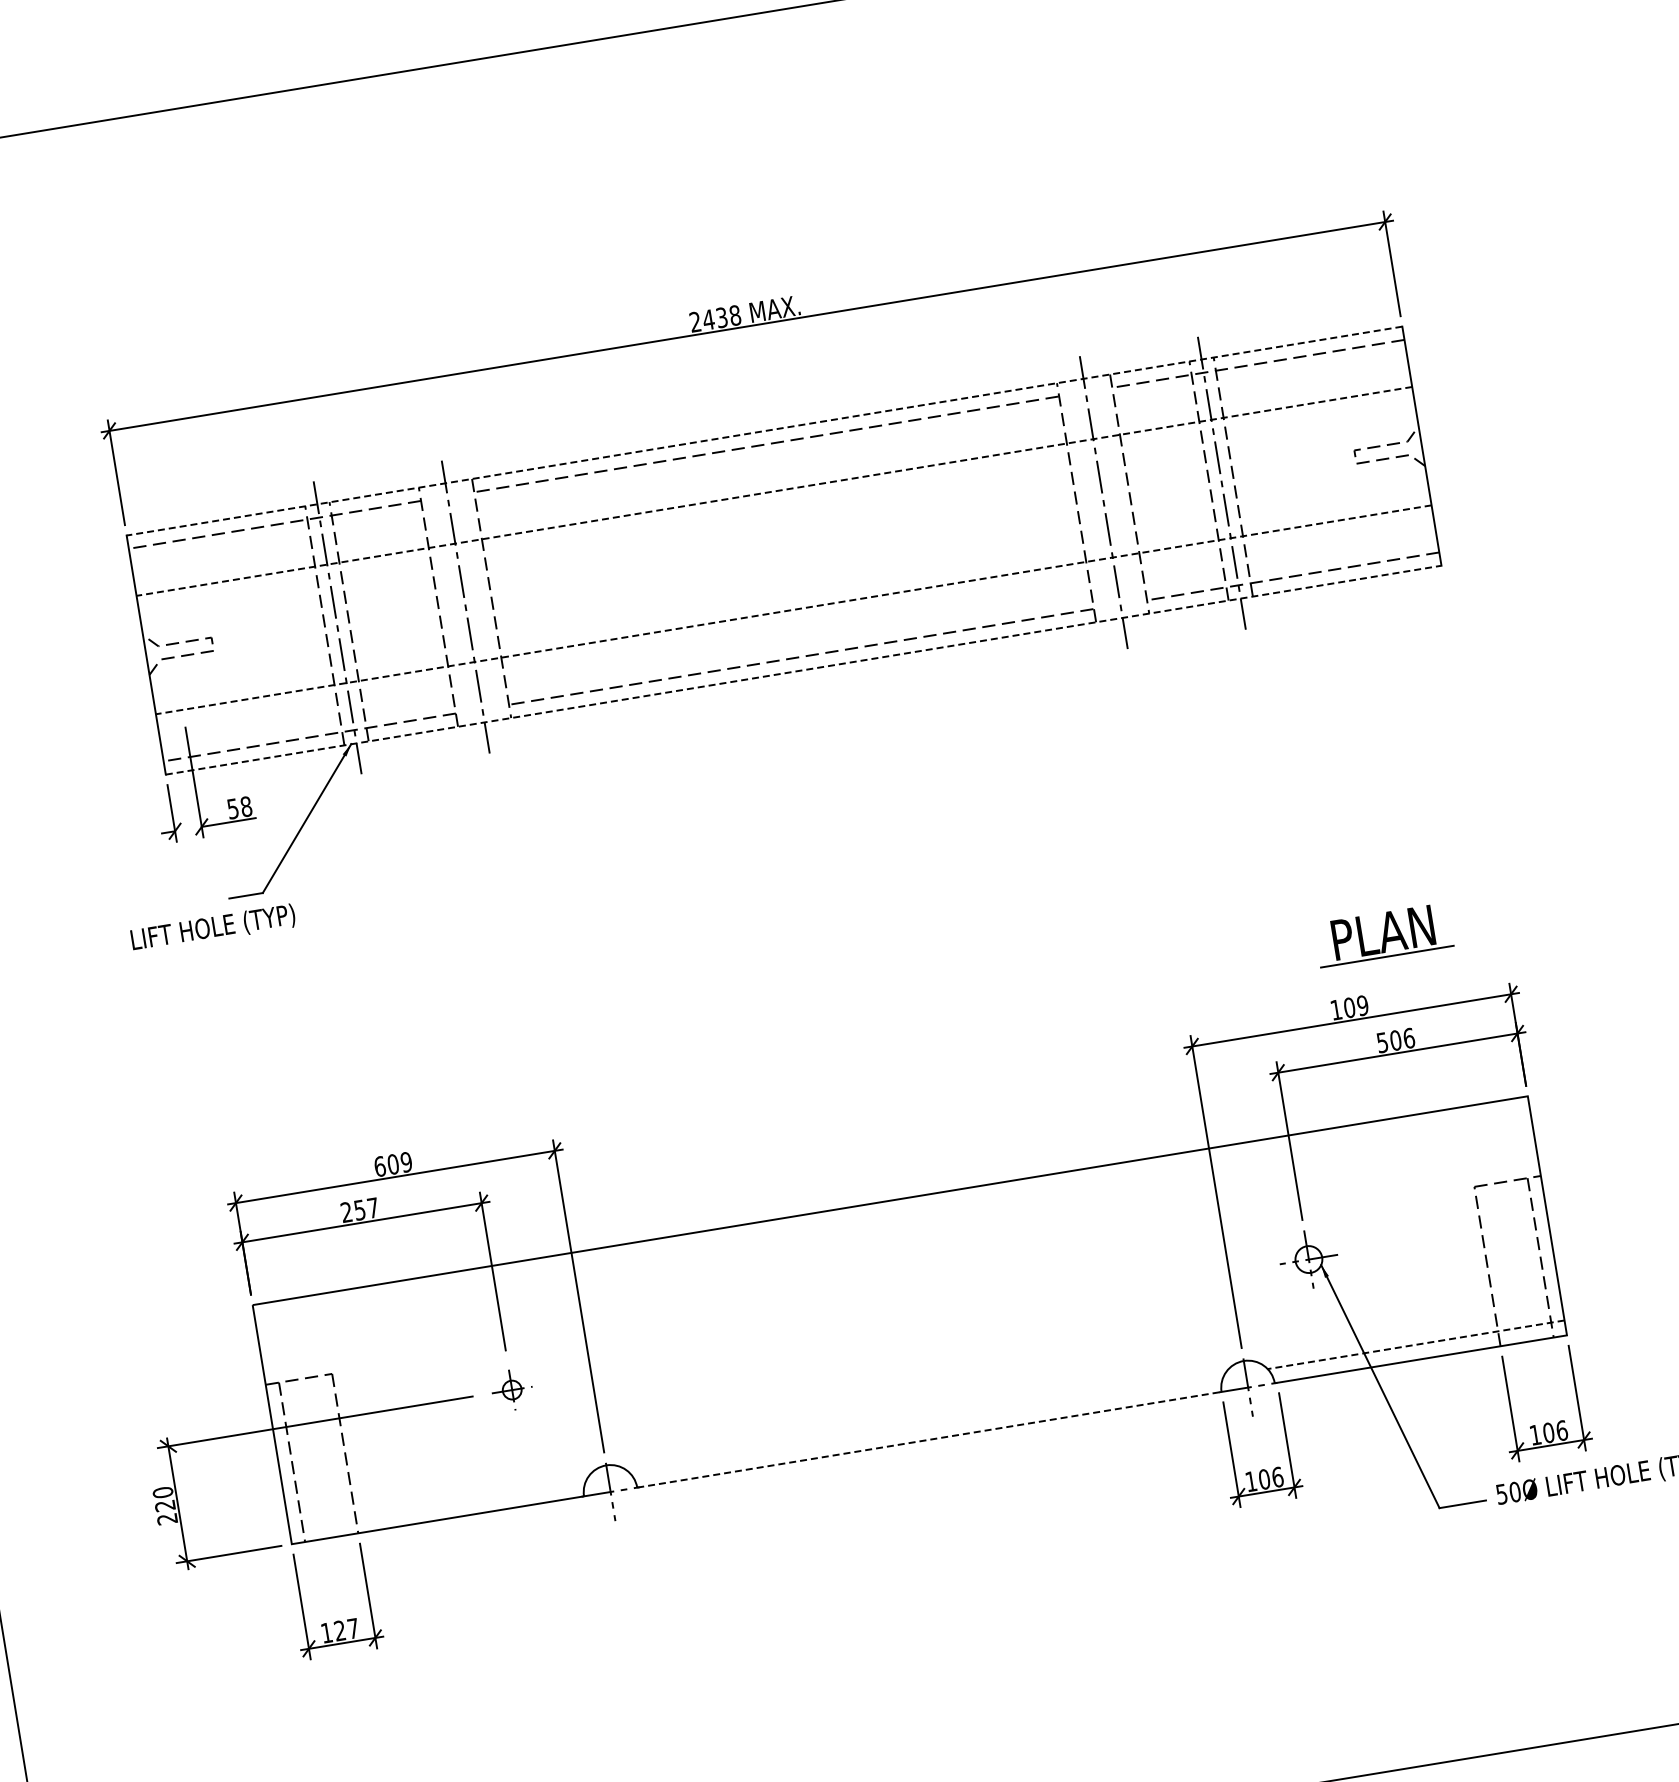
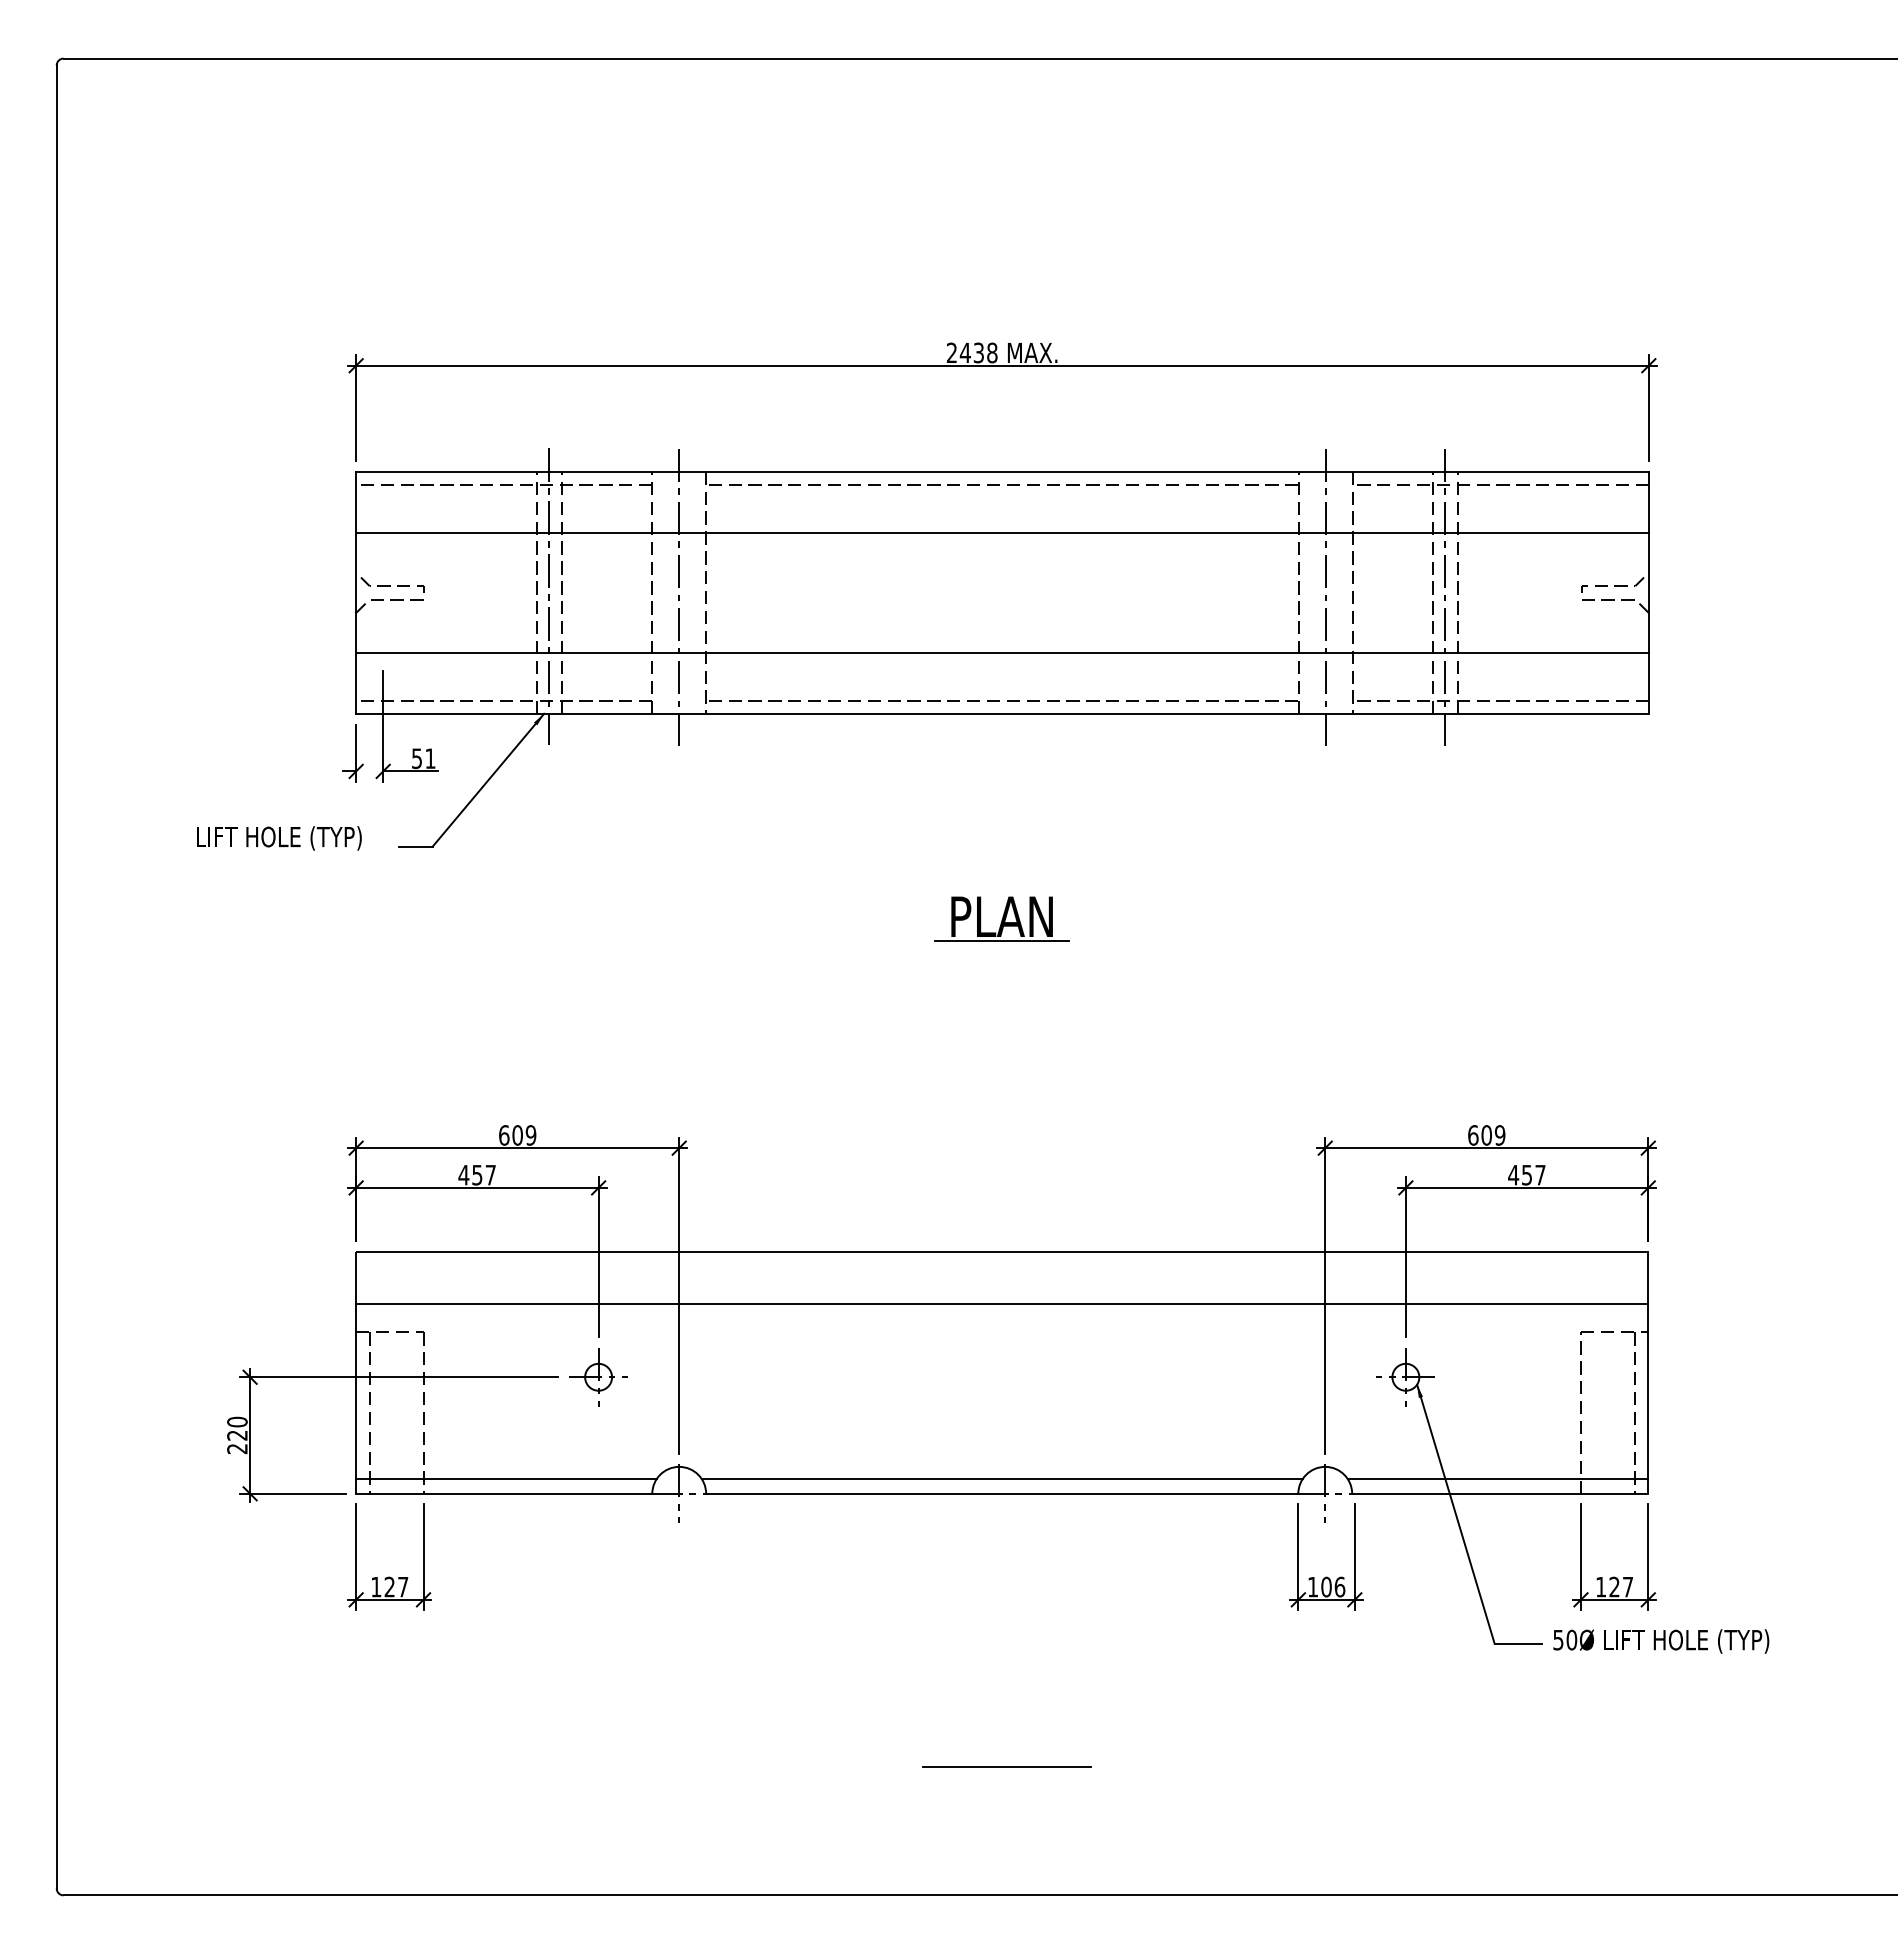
line: (764, 430) -> (1002, 471), dashed -> solid
line: (774, 491) -> (1002, 532), dashed -> solid
line: (793, 609) -> (1002, 652), dashed -> solid
line: (803, 670) -> (1002, 714), dashed -> solid
text: (246, 806) -> (430, 758), 58 -> 51
text: (213, 928) -> (279, 838), moved
part: (1382, 934) -> (1001, 918), moved
text: (1336, 1010) -> (1473, 1135), 109 -> 609
text: (1395, 1039) -> (1526, 1174), 506 -> 457
text: (346, 1211) -> (463, 1174), 257 -> 457
line: (898, 1251) -> (1002, 1303), added
line: (1415, 1344) -> (1497, 1478), dashed -> solid
part: (512, 1390) -> (598, 1377), size x1.43
line: (926, 1424) -> (1001, 1478), added
text: (1555, 1431) -> (1621, 1586), 106 -> 127
line: (929, 1439) -> (1002, 1493), dashed -> solid
line: (437, 1504) -> (506, 1478), added
line: (977, 1709) -> (1006, 1767), added

